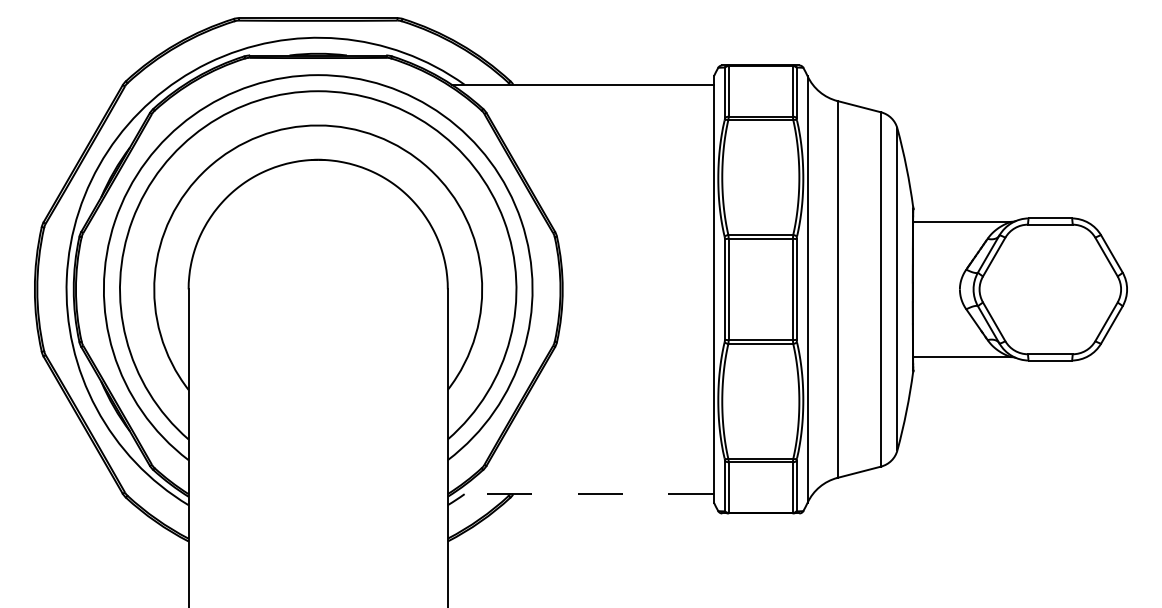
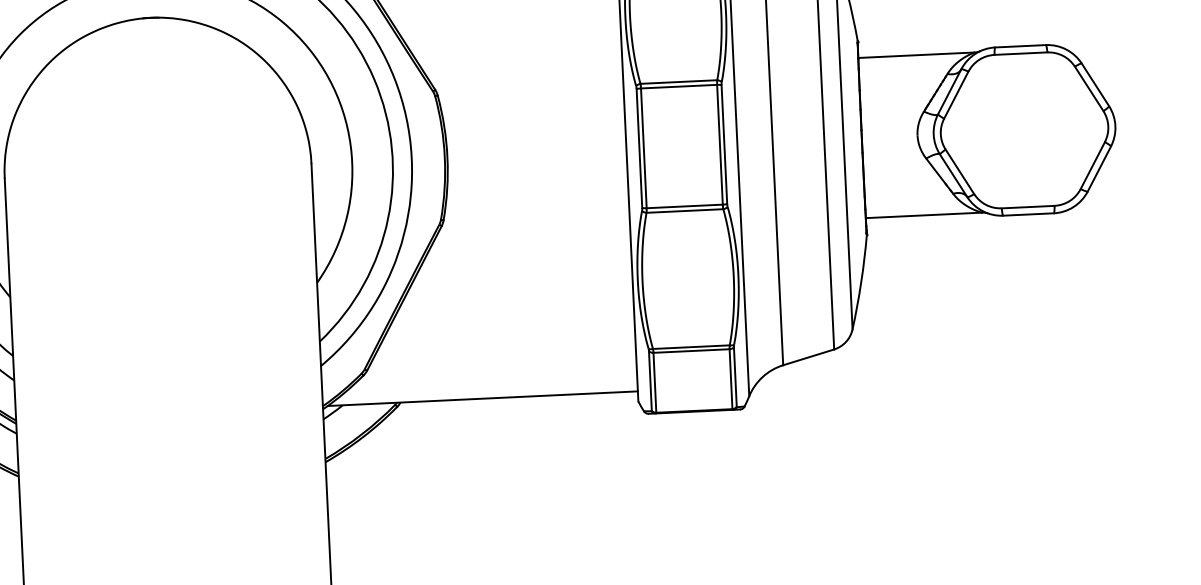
line: (582, 494) -> (482, 399), dashed -> solid

